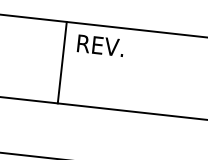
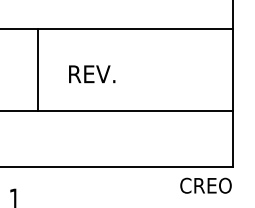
text: (101, 46) -> (92, 74), moved
line: (61, 62) -> (37, 70), moved

